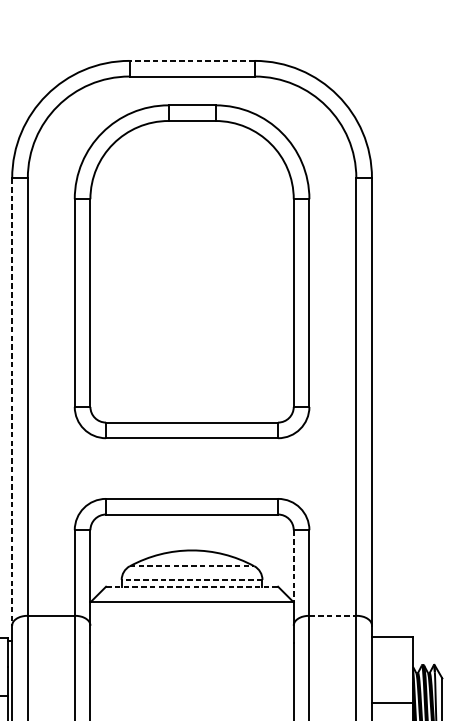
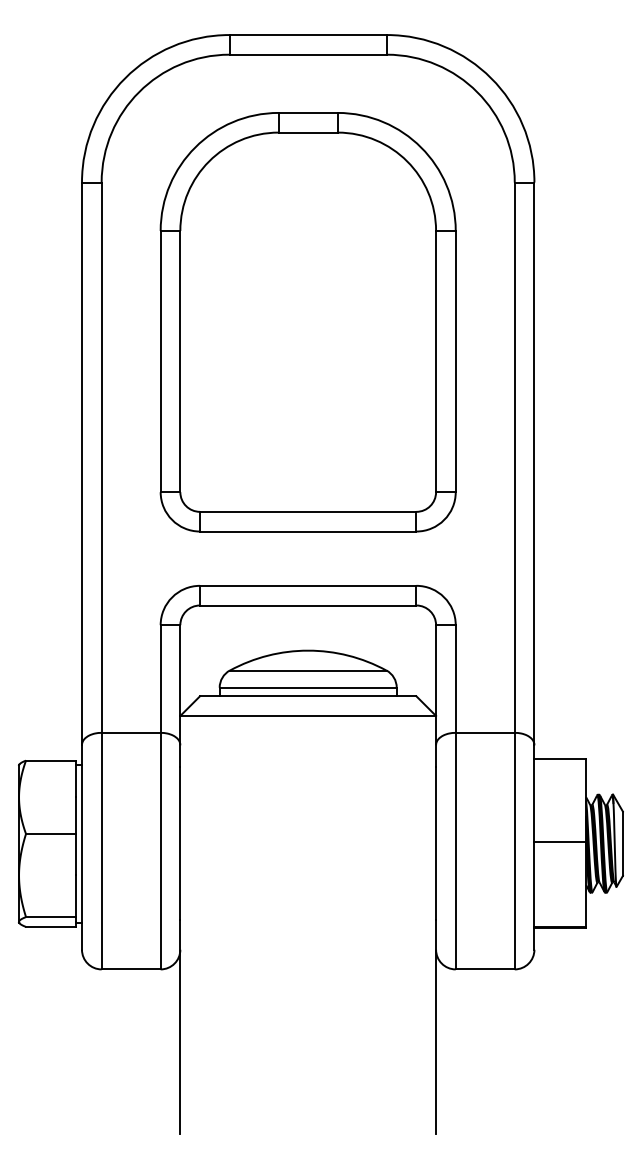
line: (192, 61) -> (308, 35), dashed -> solid
part: (191, 272) -> (307, 322), moved
line: (11, 402) -> (81, 464), dashed -> solid
line: (192, 566) -> (308, 670), dashed -> solid
line: (294, 567) -> (436, 671), dashed -> solid
line: (192, 579) -> (308, 687), dashed -> solid
line: (192, 586) -> (308, 696), dashed -> solid
line: (333, 615) -> (485, 732), dashed -> solid

